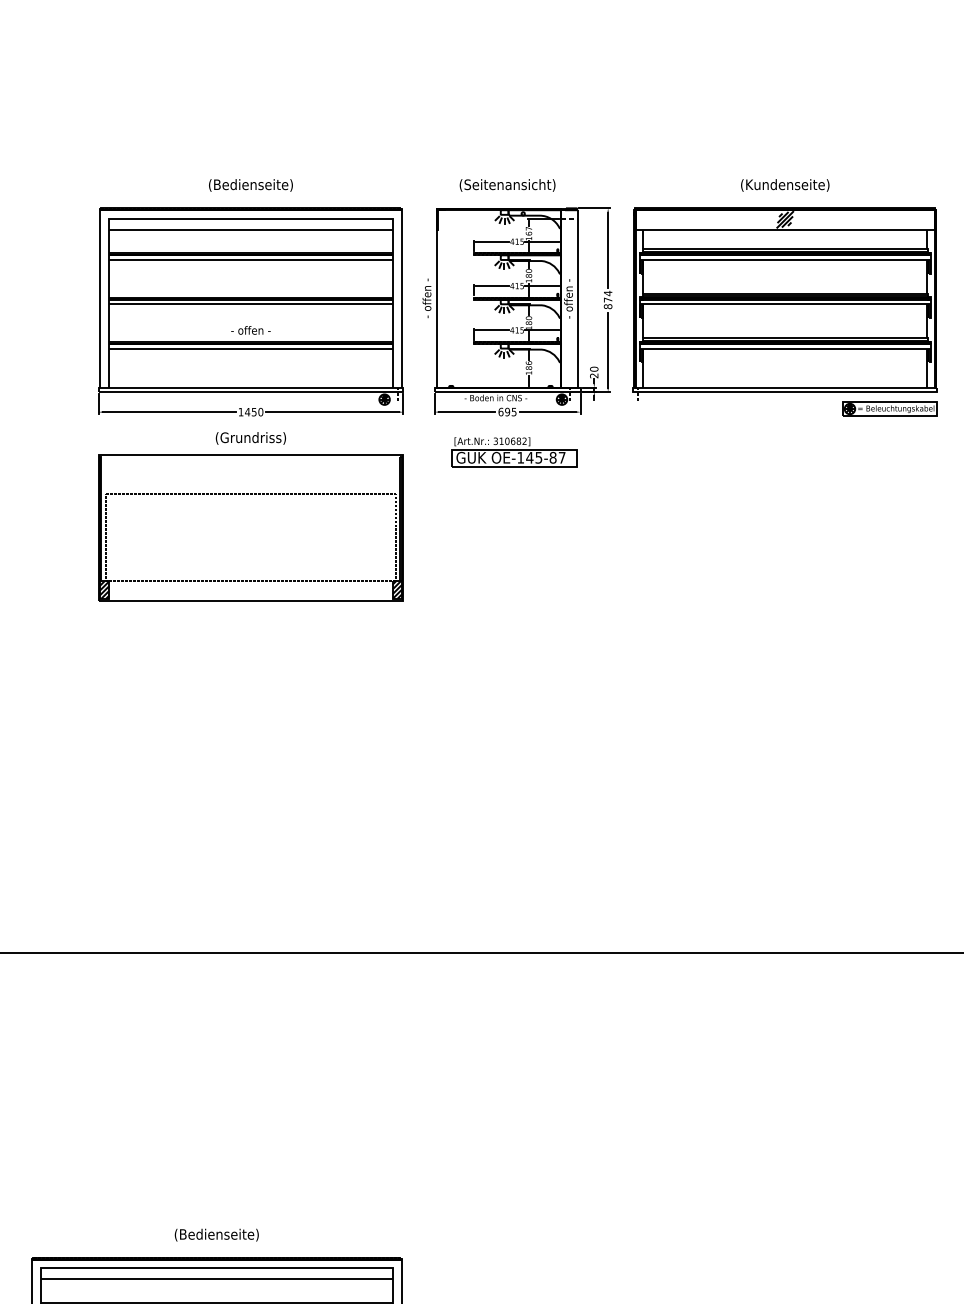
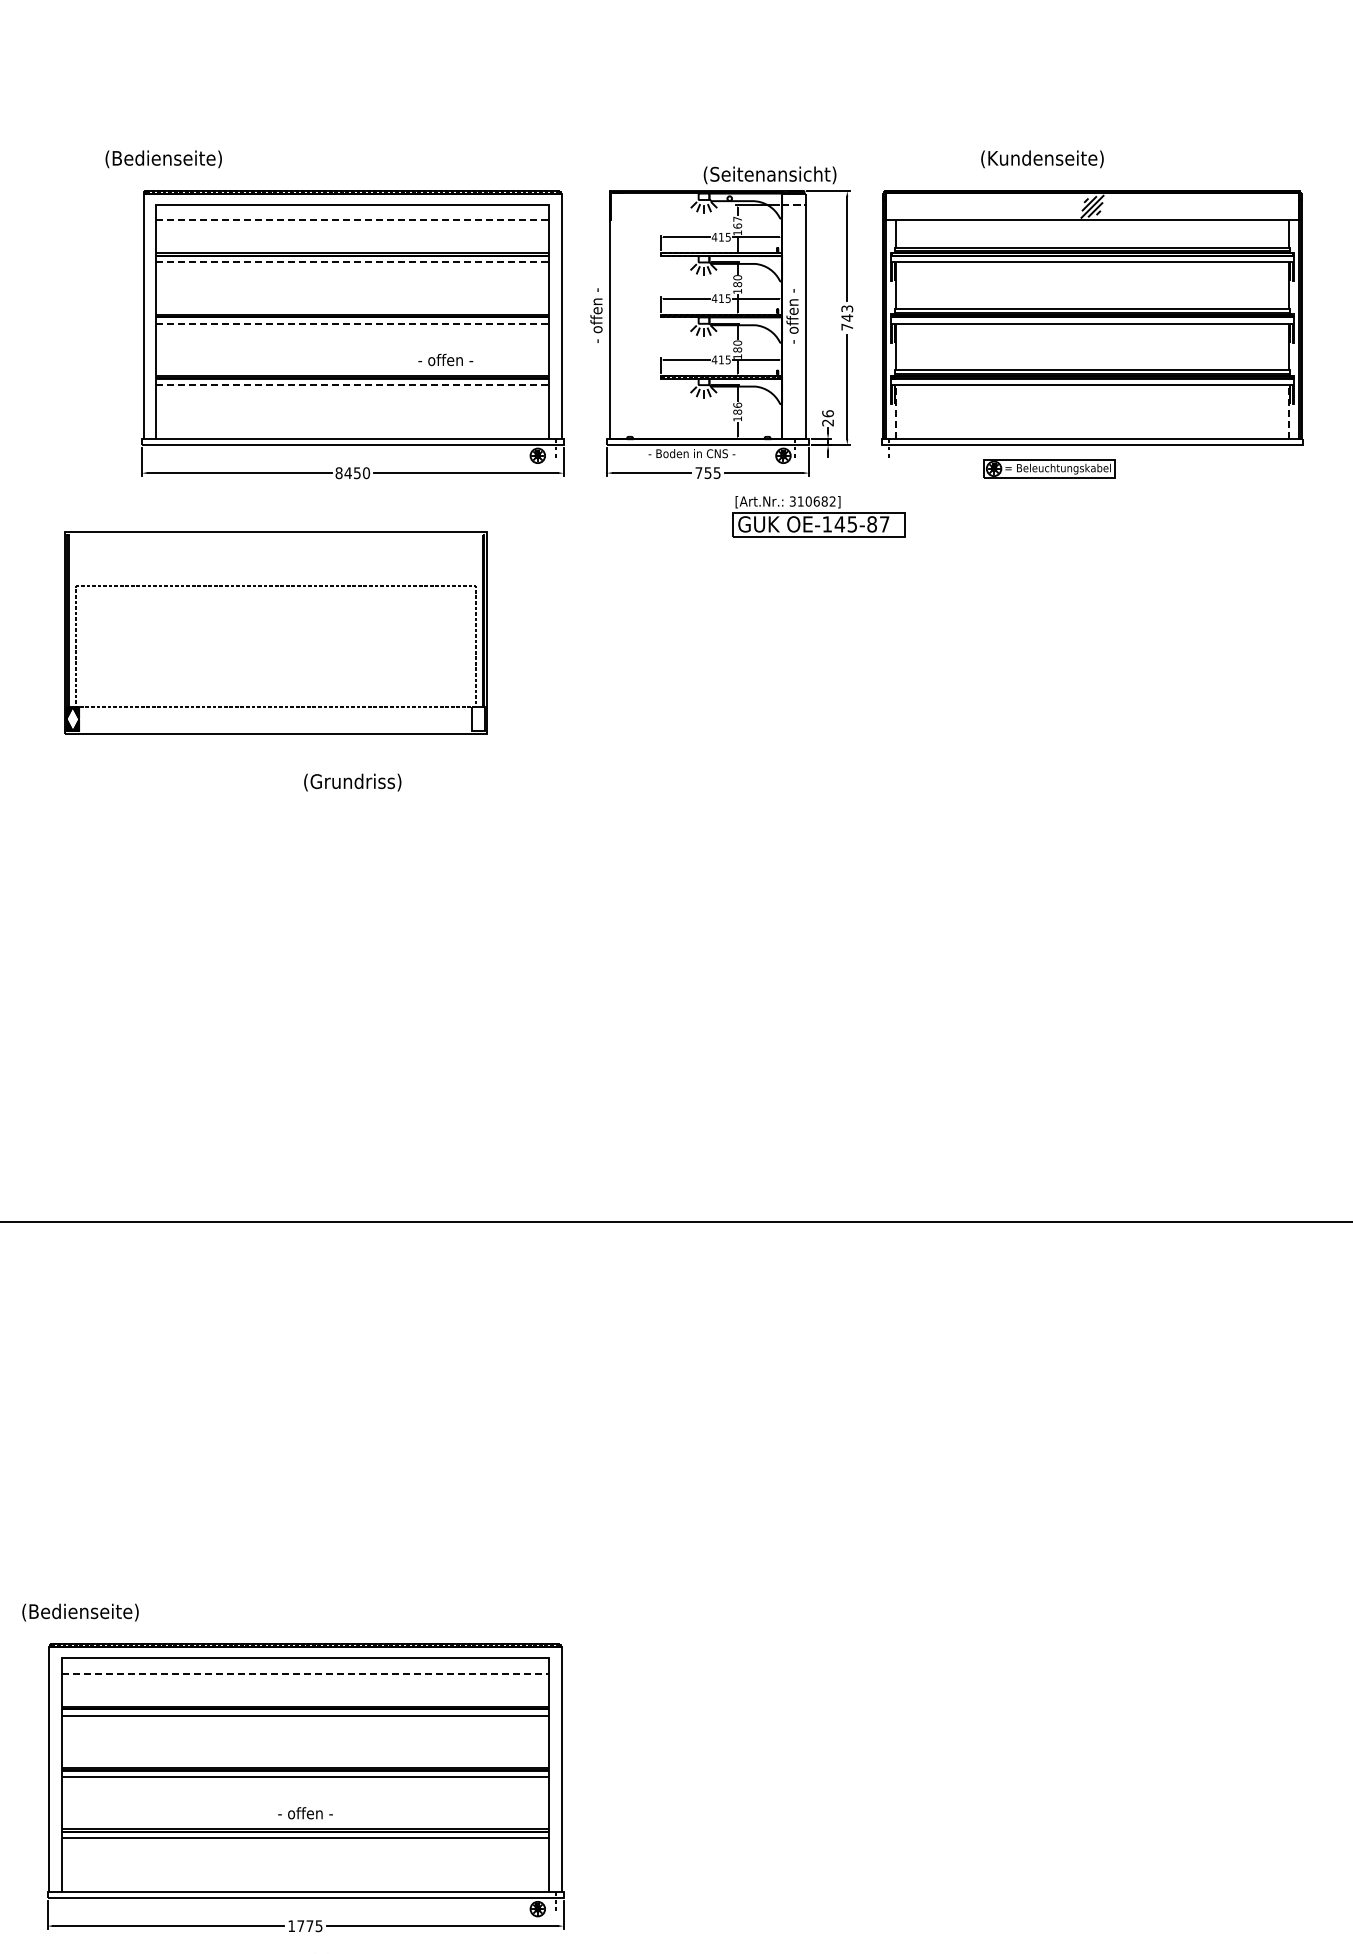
text: (250, 185) -> (163, 159), moved
text: (507, 185) -> (769, 175), moved
text: (785, 185) -> (1042, 159), moved
line: (251, 229) -> (353, 220), solid -> dashed
line: (251, 259) -> (353, 262), solid -> dashed
text: (608, 299) -> (847, 317), 874 -> 743
line: (251, 304) -> (353, 323), solid -> dashed
text: (250, 330) -> (445, 359), moved
line: (251, 348) -> (353, 385), solid -> dashed
line: (643, 367) -> (896, 411), solid -> dashed
line: (926, 367) -> (1288, 411), solid -> dashed
text: (593, 369) -> (827, 413), 20 -> 26
part: (889, 408) -> (1049, 468), moved
text: (504, 411) -> (703, 472), 695 -> 755
text: (240, 412) -> (338, 473), 1450 -> 8450
text: (250, 438) -> (352, 782), moved
part: (514, 452) -> (818, 516), moved
part: (250, 527) -> (275, 632), moved
text: (216, 1235) -> (80, 1612), moved
line: (216, 1279) -> (305, 1673), solid -> dashed

